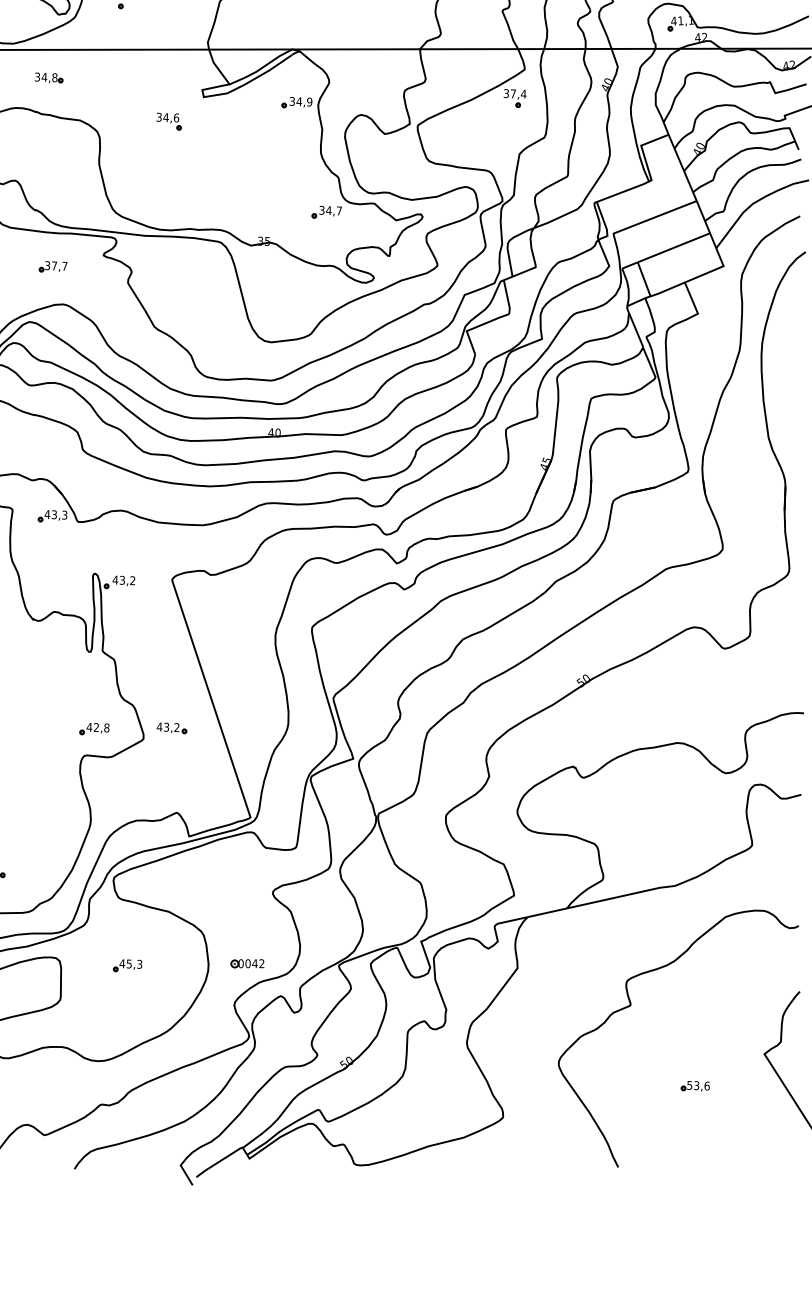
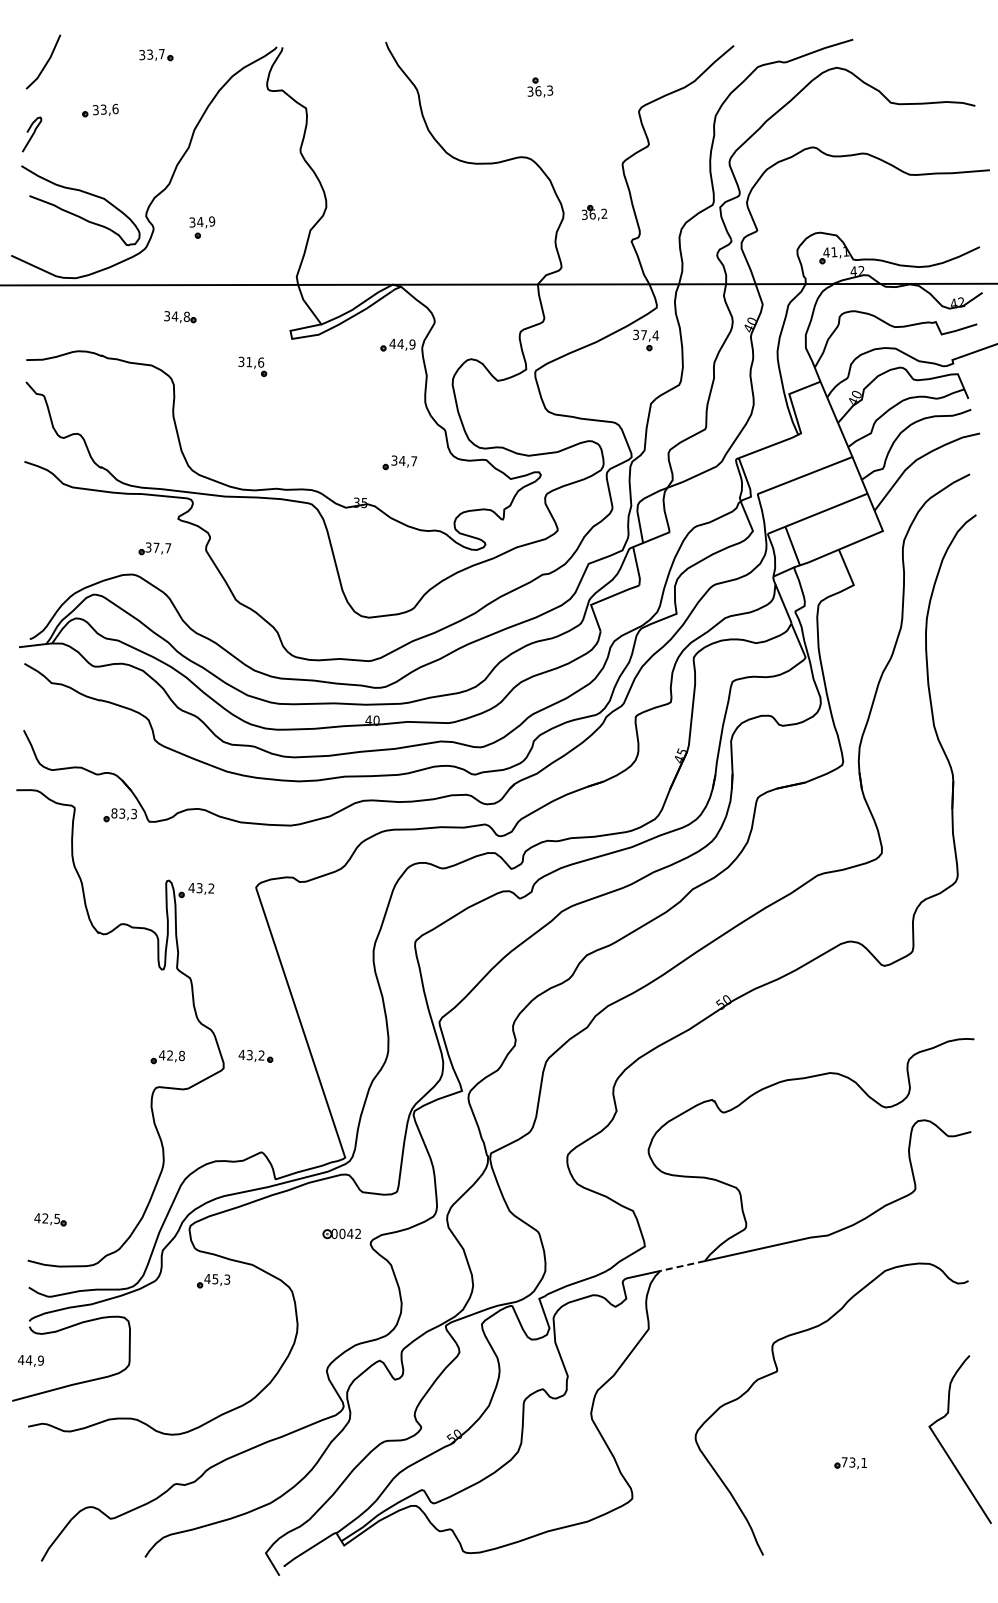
part: (49, 78) -> (180, 317), moved
text: (292, 101) -> (392, 343), 34,9 -> 44,9
text: (166, 117) -> (249, 362), 34,6 -> 31,6
part: (326, 212) -> (399, 462), moved
part: (52, 266) -> (154, 548), moved
text: (47, 514) -> (114, 813), 43,3 -> 83,3
line: (547, 913) -> (682, 1266), solid -> dashed
part: (247, 963) -> (341, 1233), moved
part: (127, 965) -> (213, 1281), moved
text: (698, 1085) -> (854, 1462), 53,6 -> 73,1

